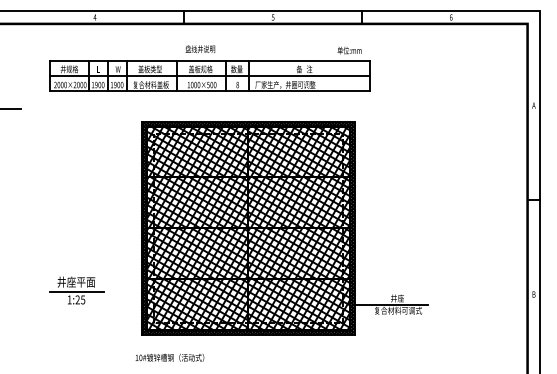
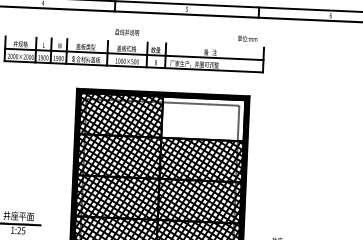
line: (210, 60) -> (134, 41), removed
hatch: (299, 151) -> (203, 118), removed

